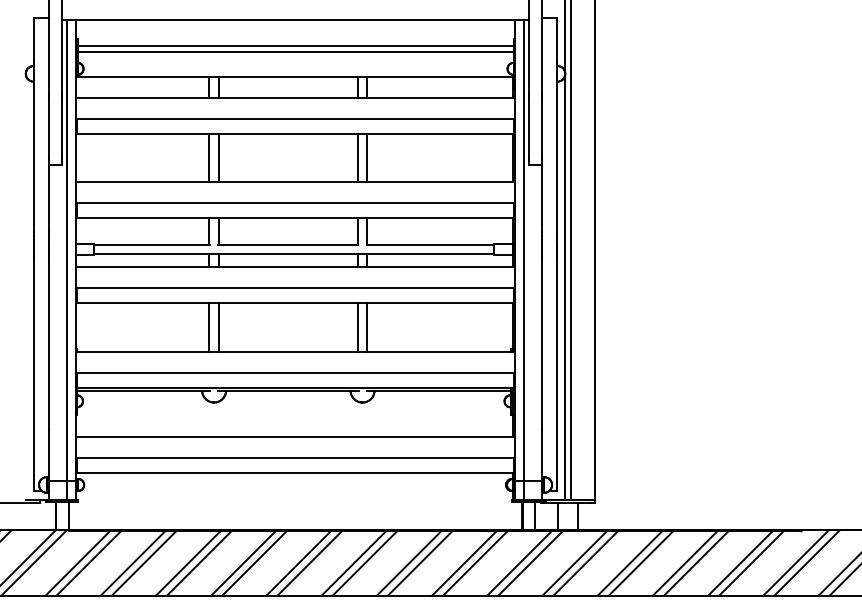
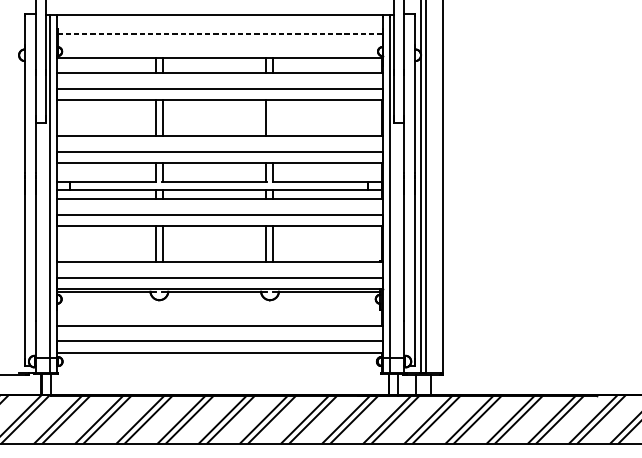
line: (296, 45) -> (220, 34), solid -> dashed
line: (295, 51) -> (220, 38), removed
line: (367, 158) -> (273, 118), removed

